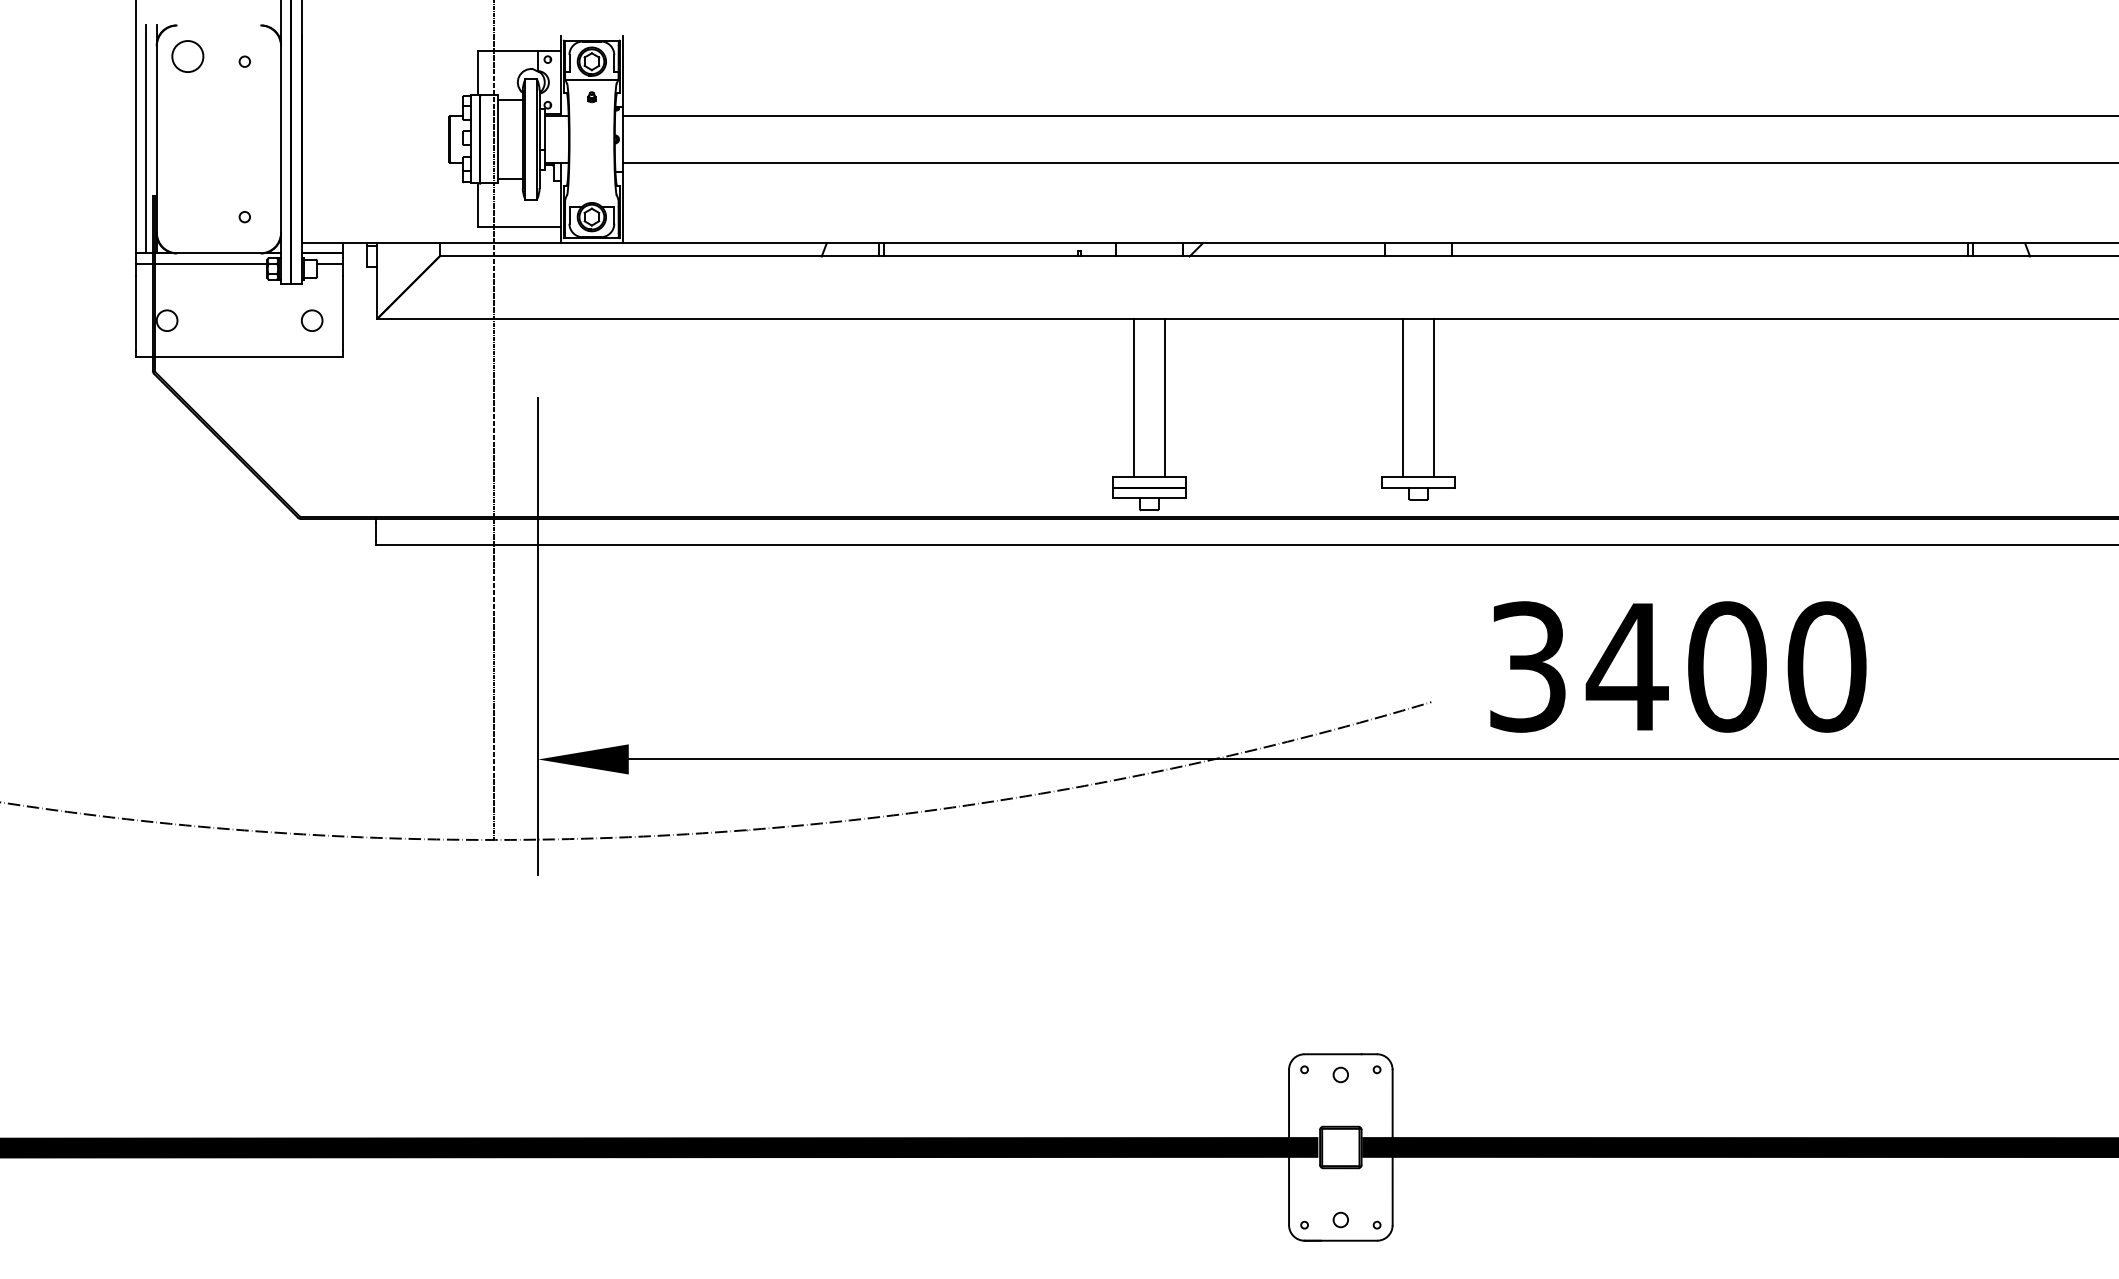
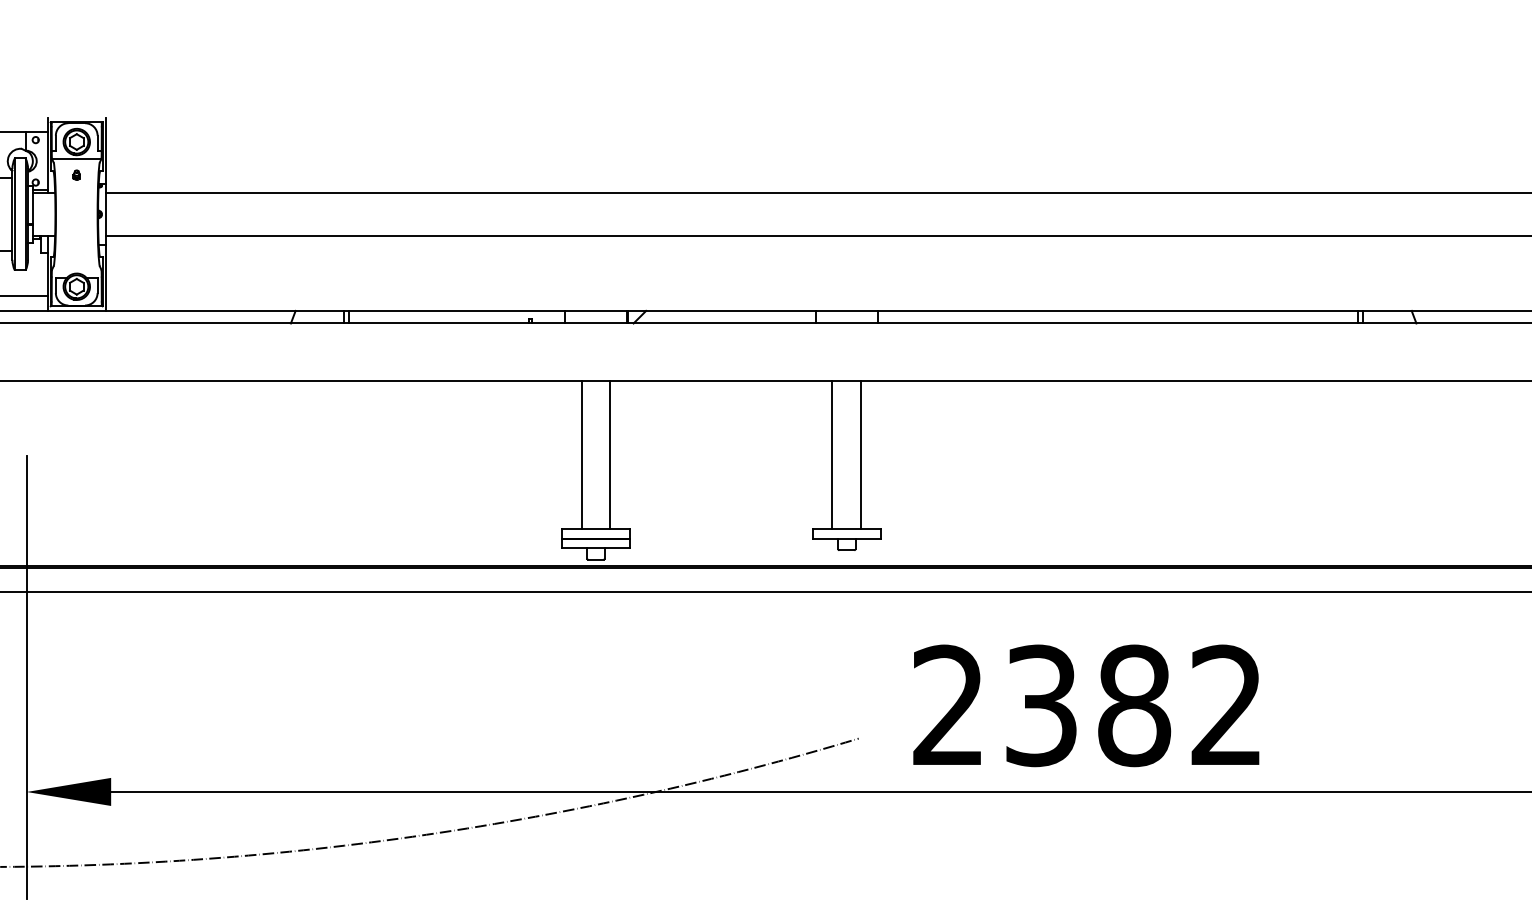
text: (1678, 666) -> (1088, 705), 3400 -> 2382

